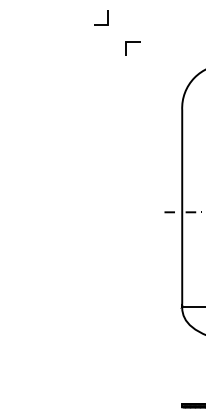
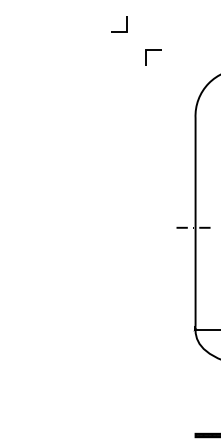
part: (108, 25) -> (127, 32), moved

